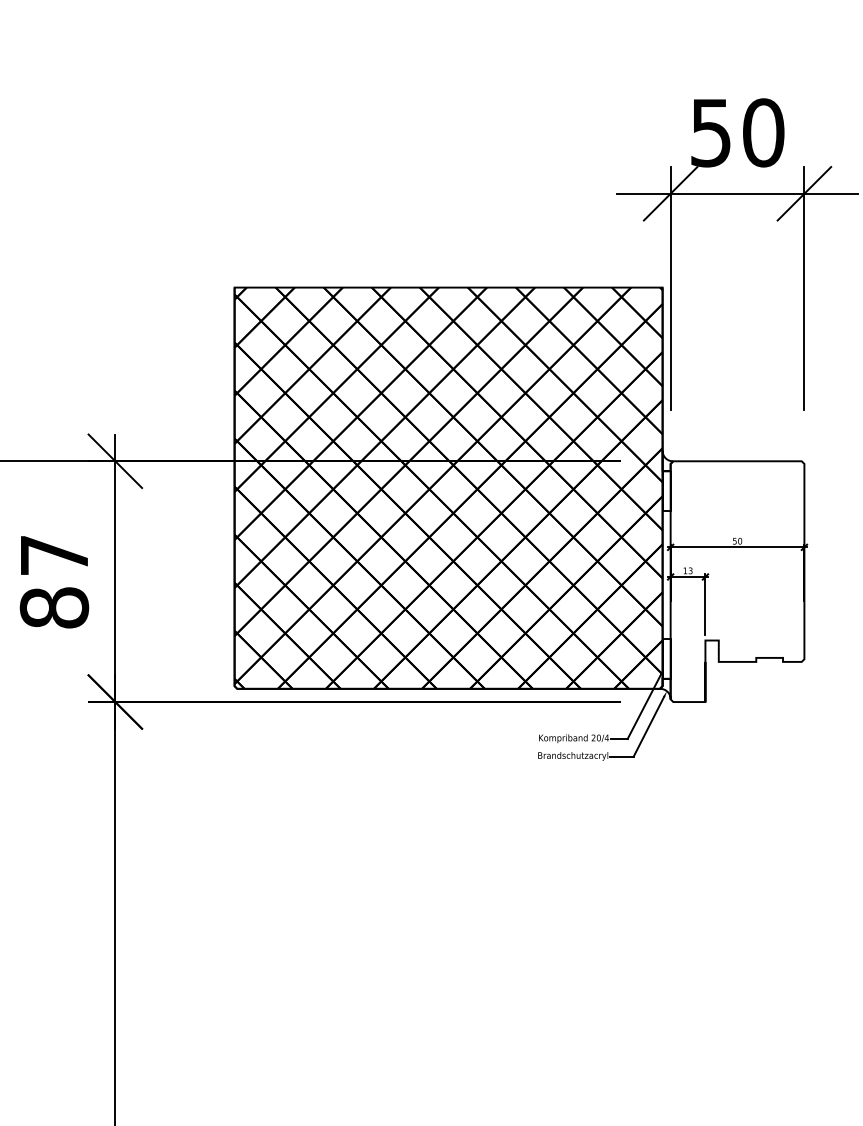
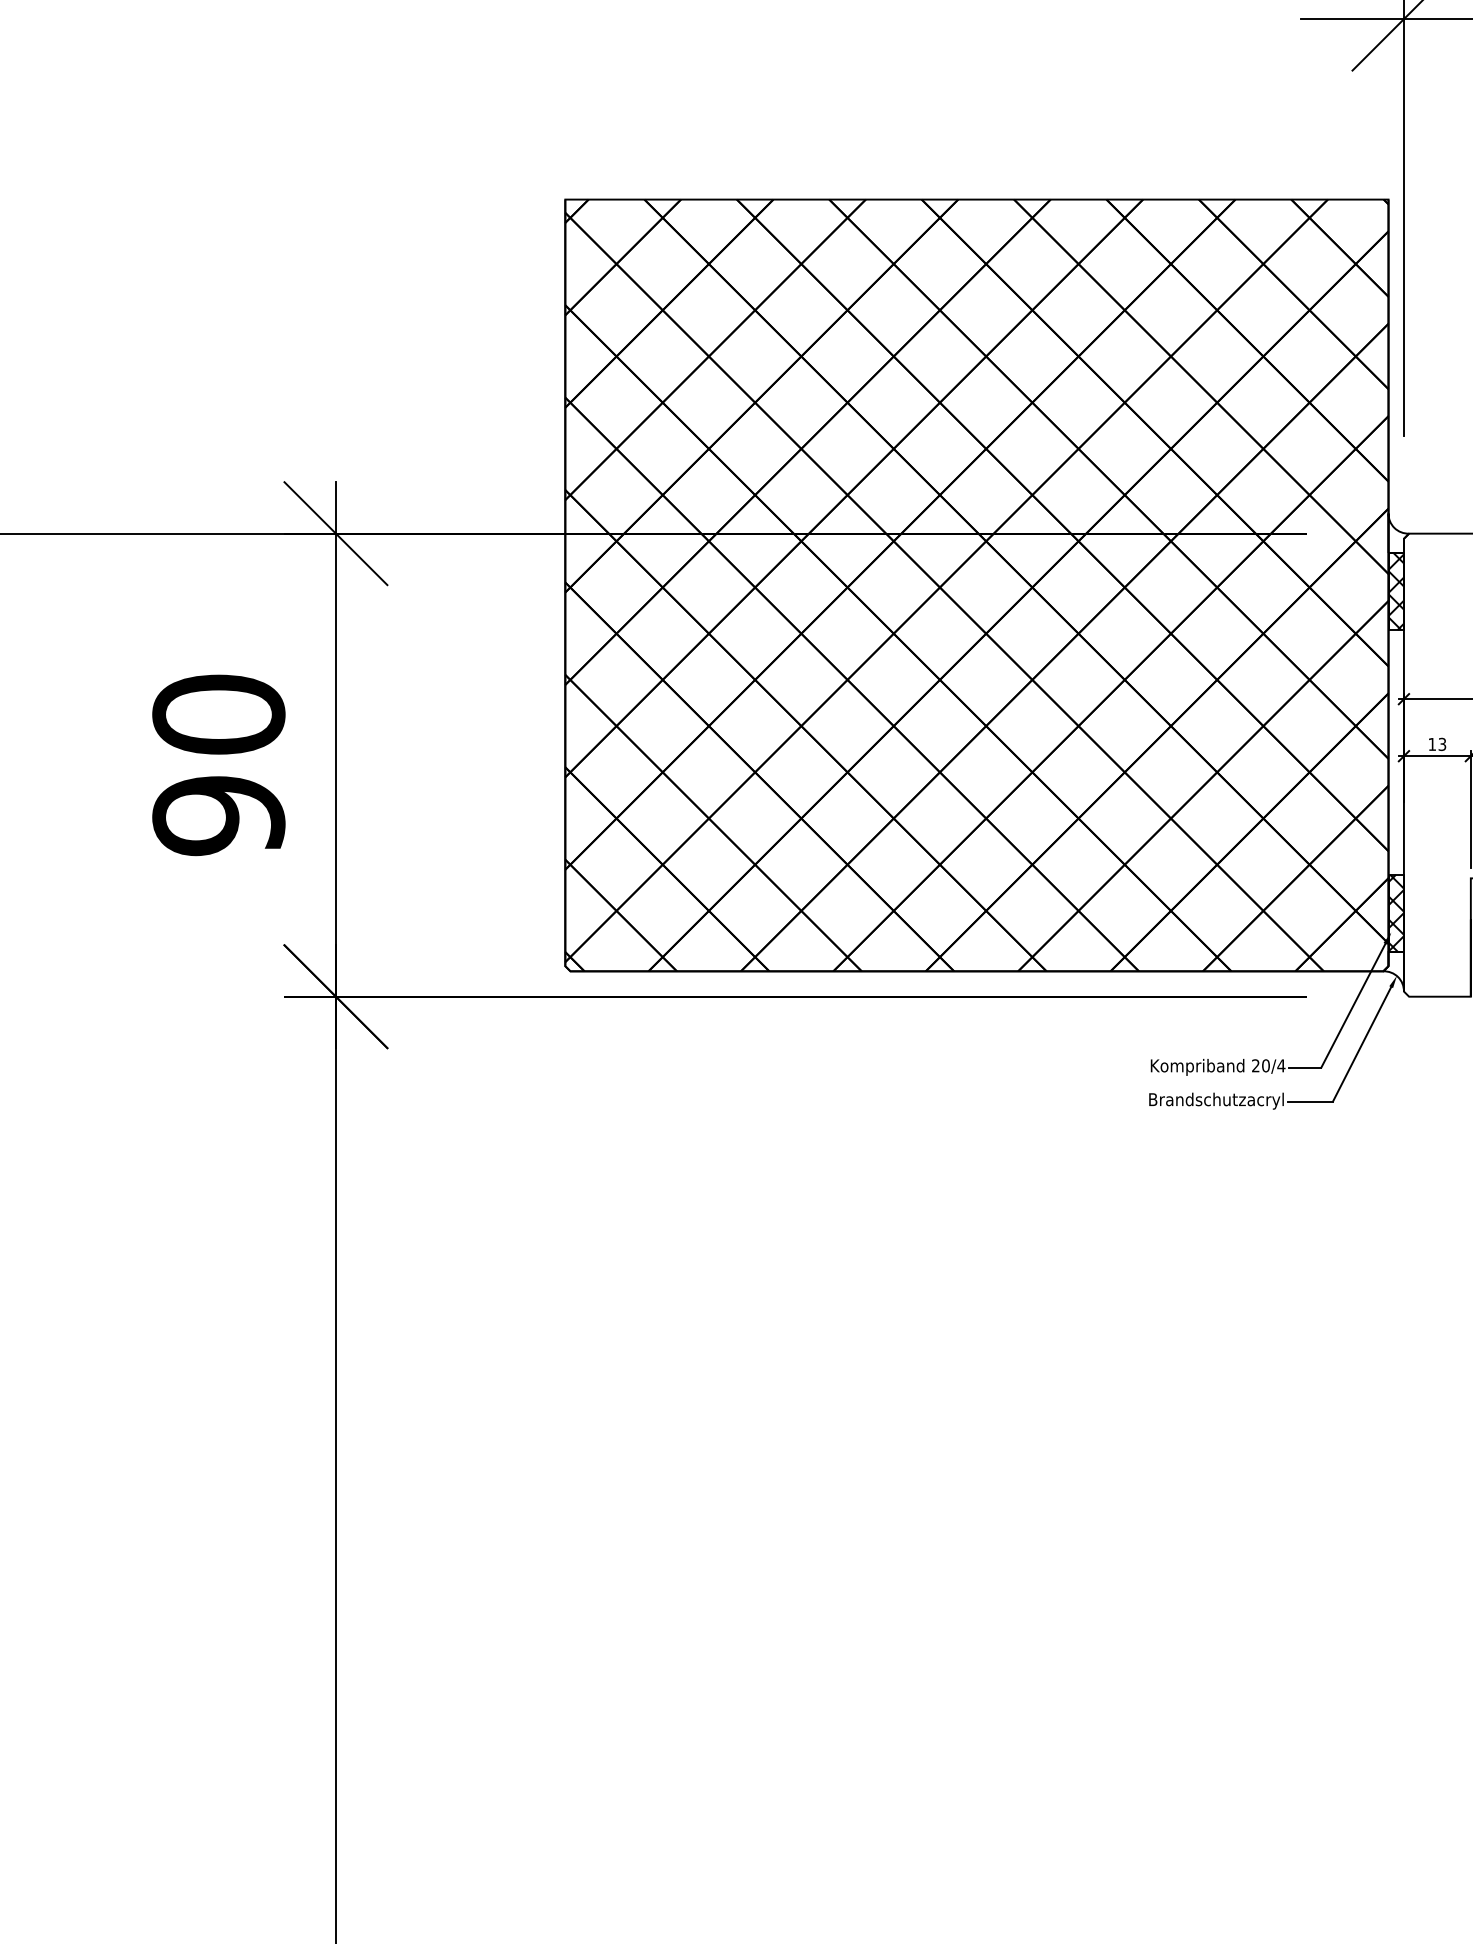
hatch: (666, 491) -> (1395, 591), added
text: (54, 581) -> (218, 764), 87 -> 90
hatch: (666, 658) -> (1395, 912), added

